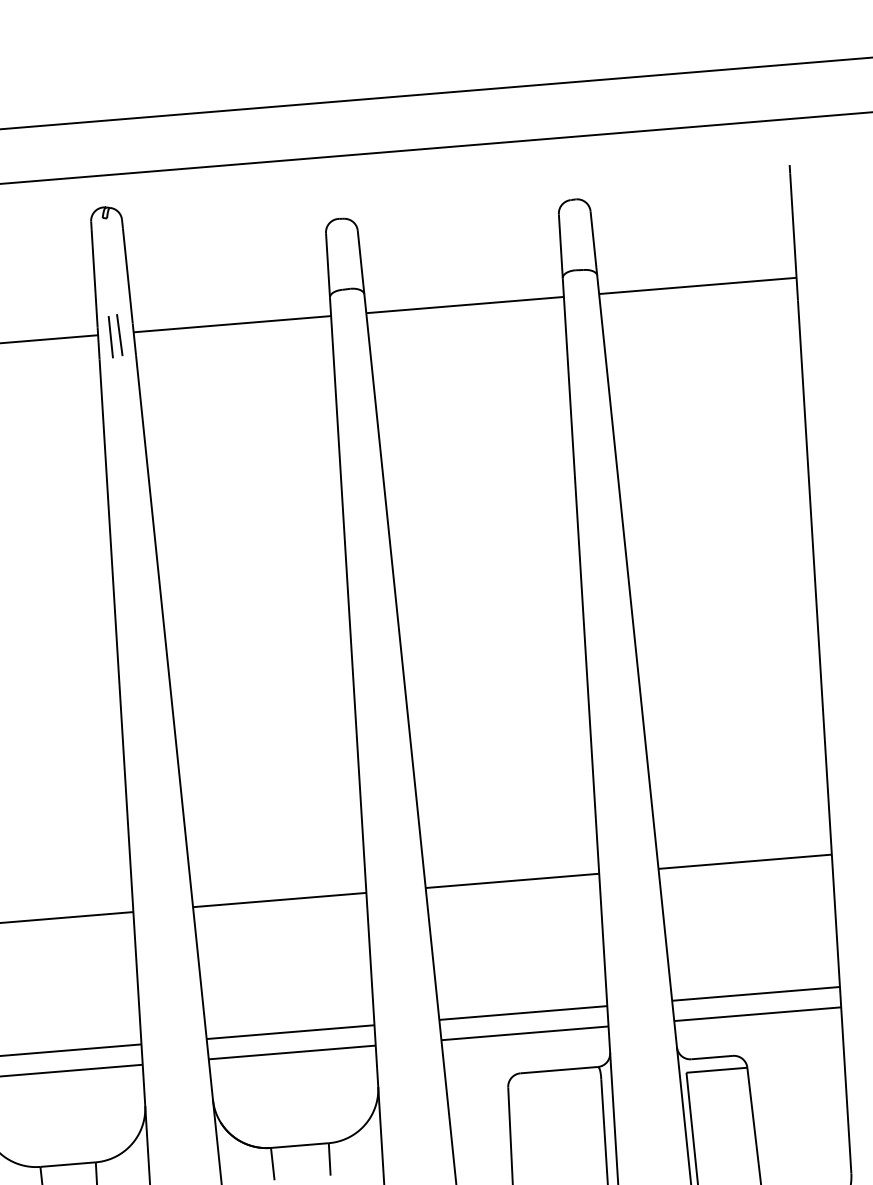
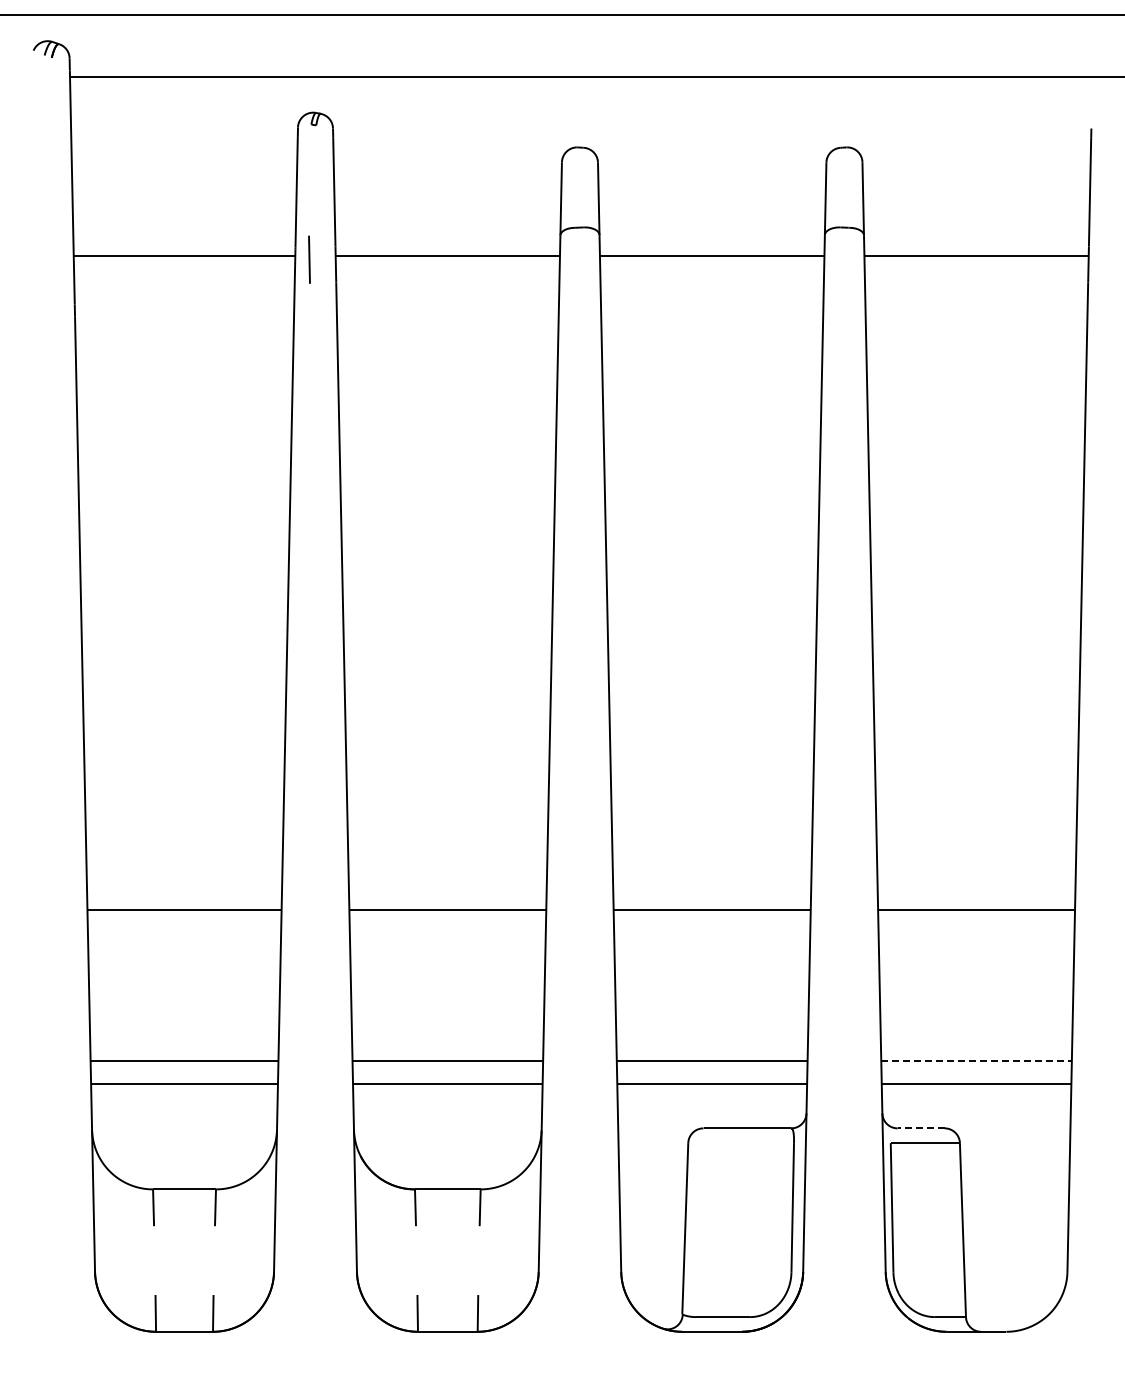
line: (119, 335) -> (319, 258), removed
line: (756, 993) -> (977, 1060), solid -> dashed
line: (712, 1057) -> (921, 1128), solid -> dashed

